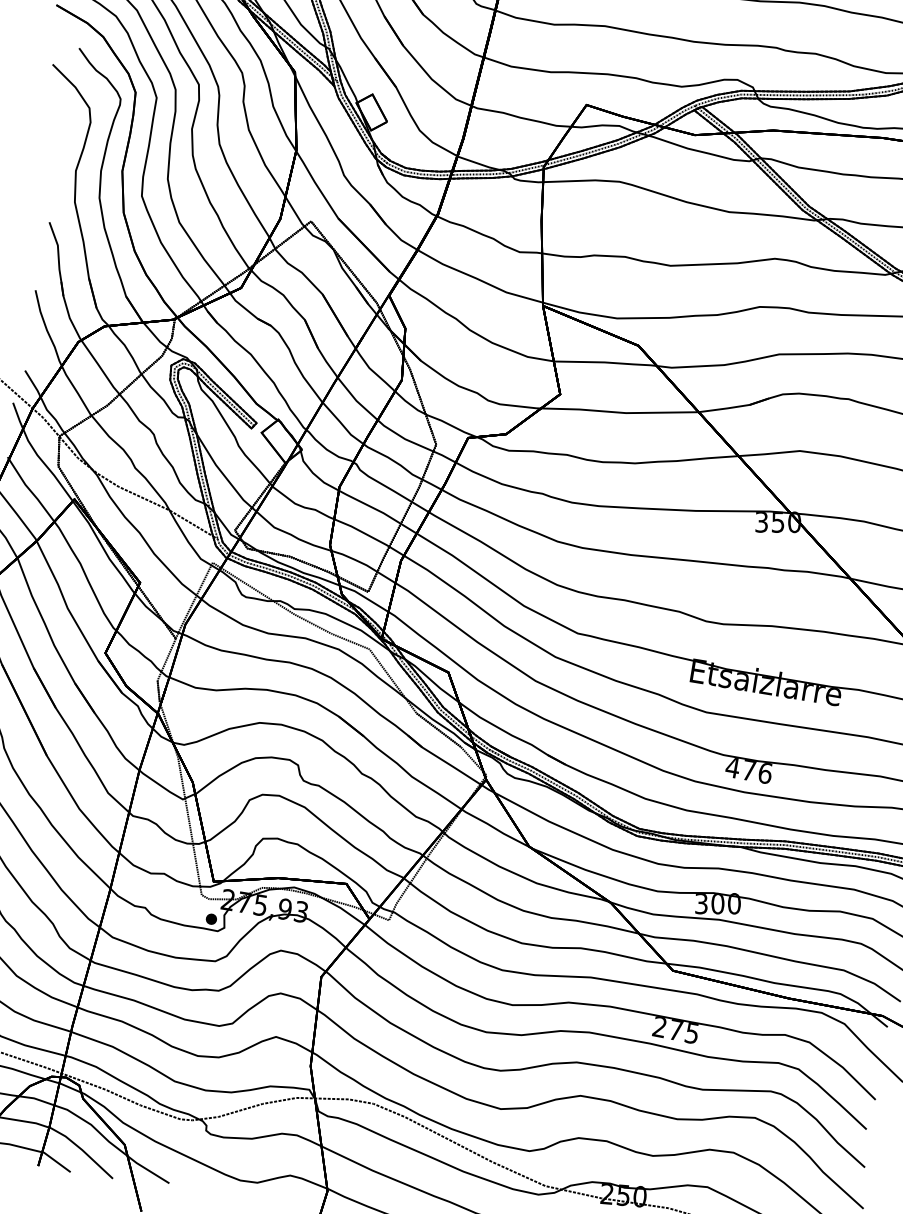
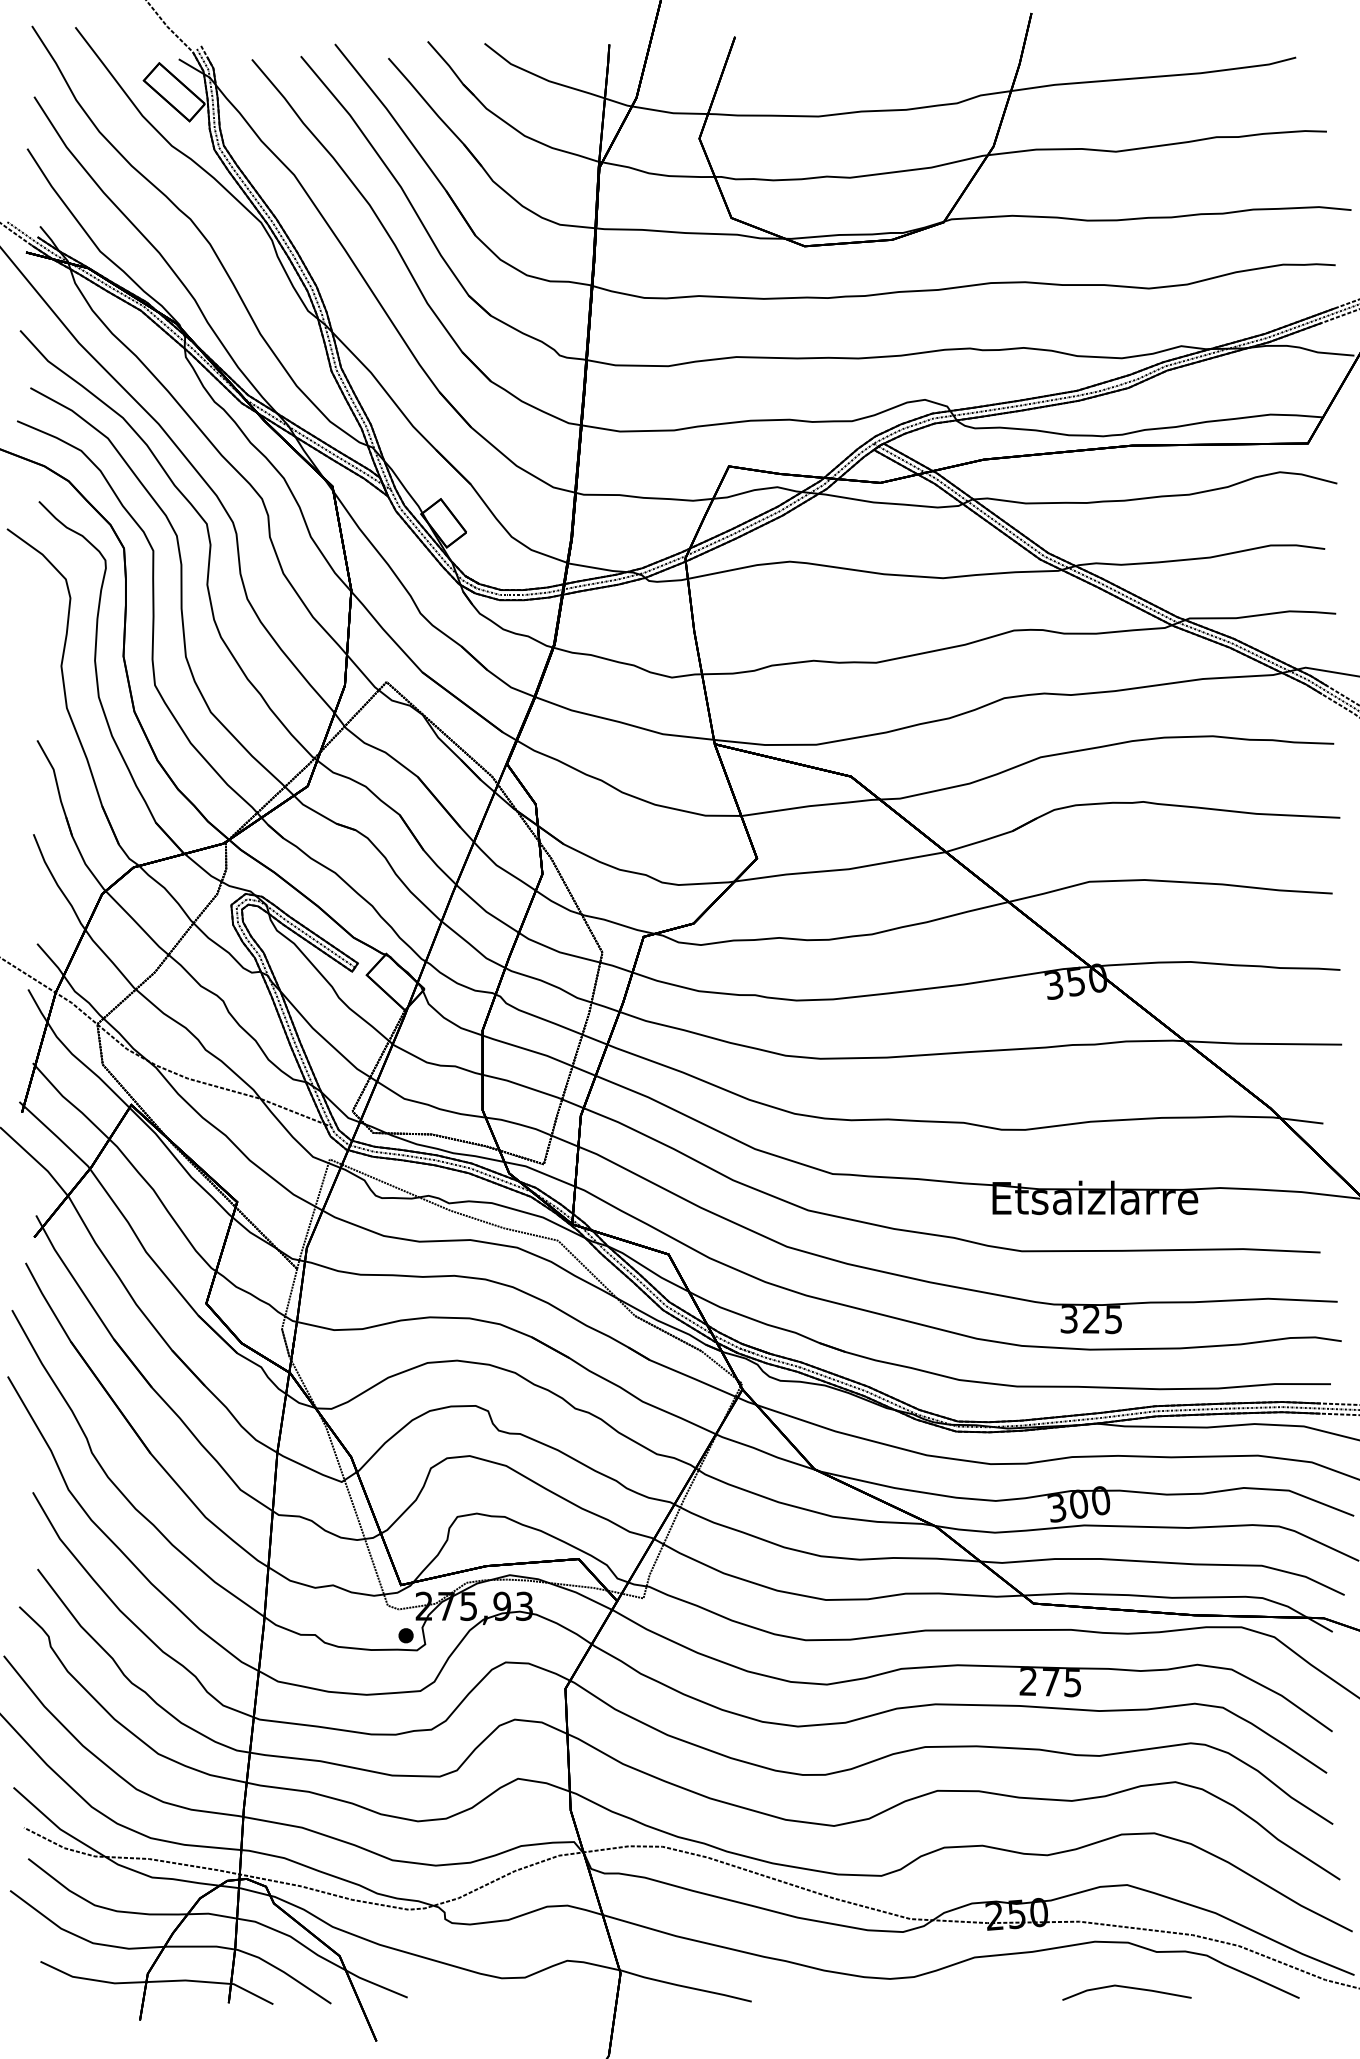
text: (748, 770) -> (1090, 1319), 476 -> 325

